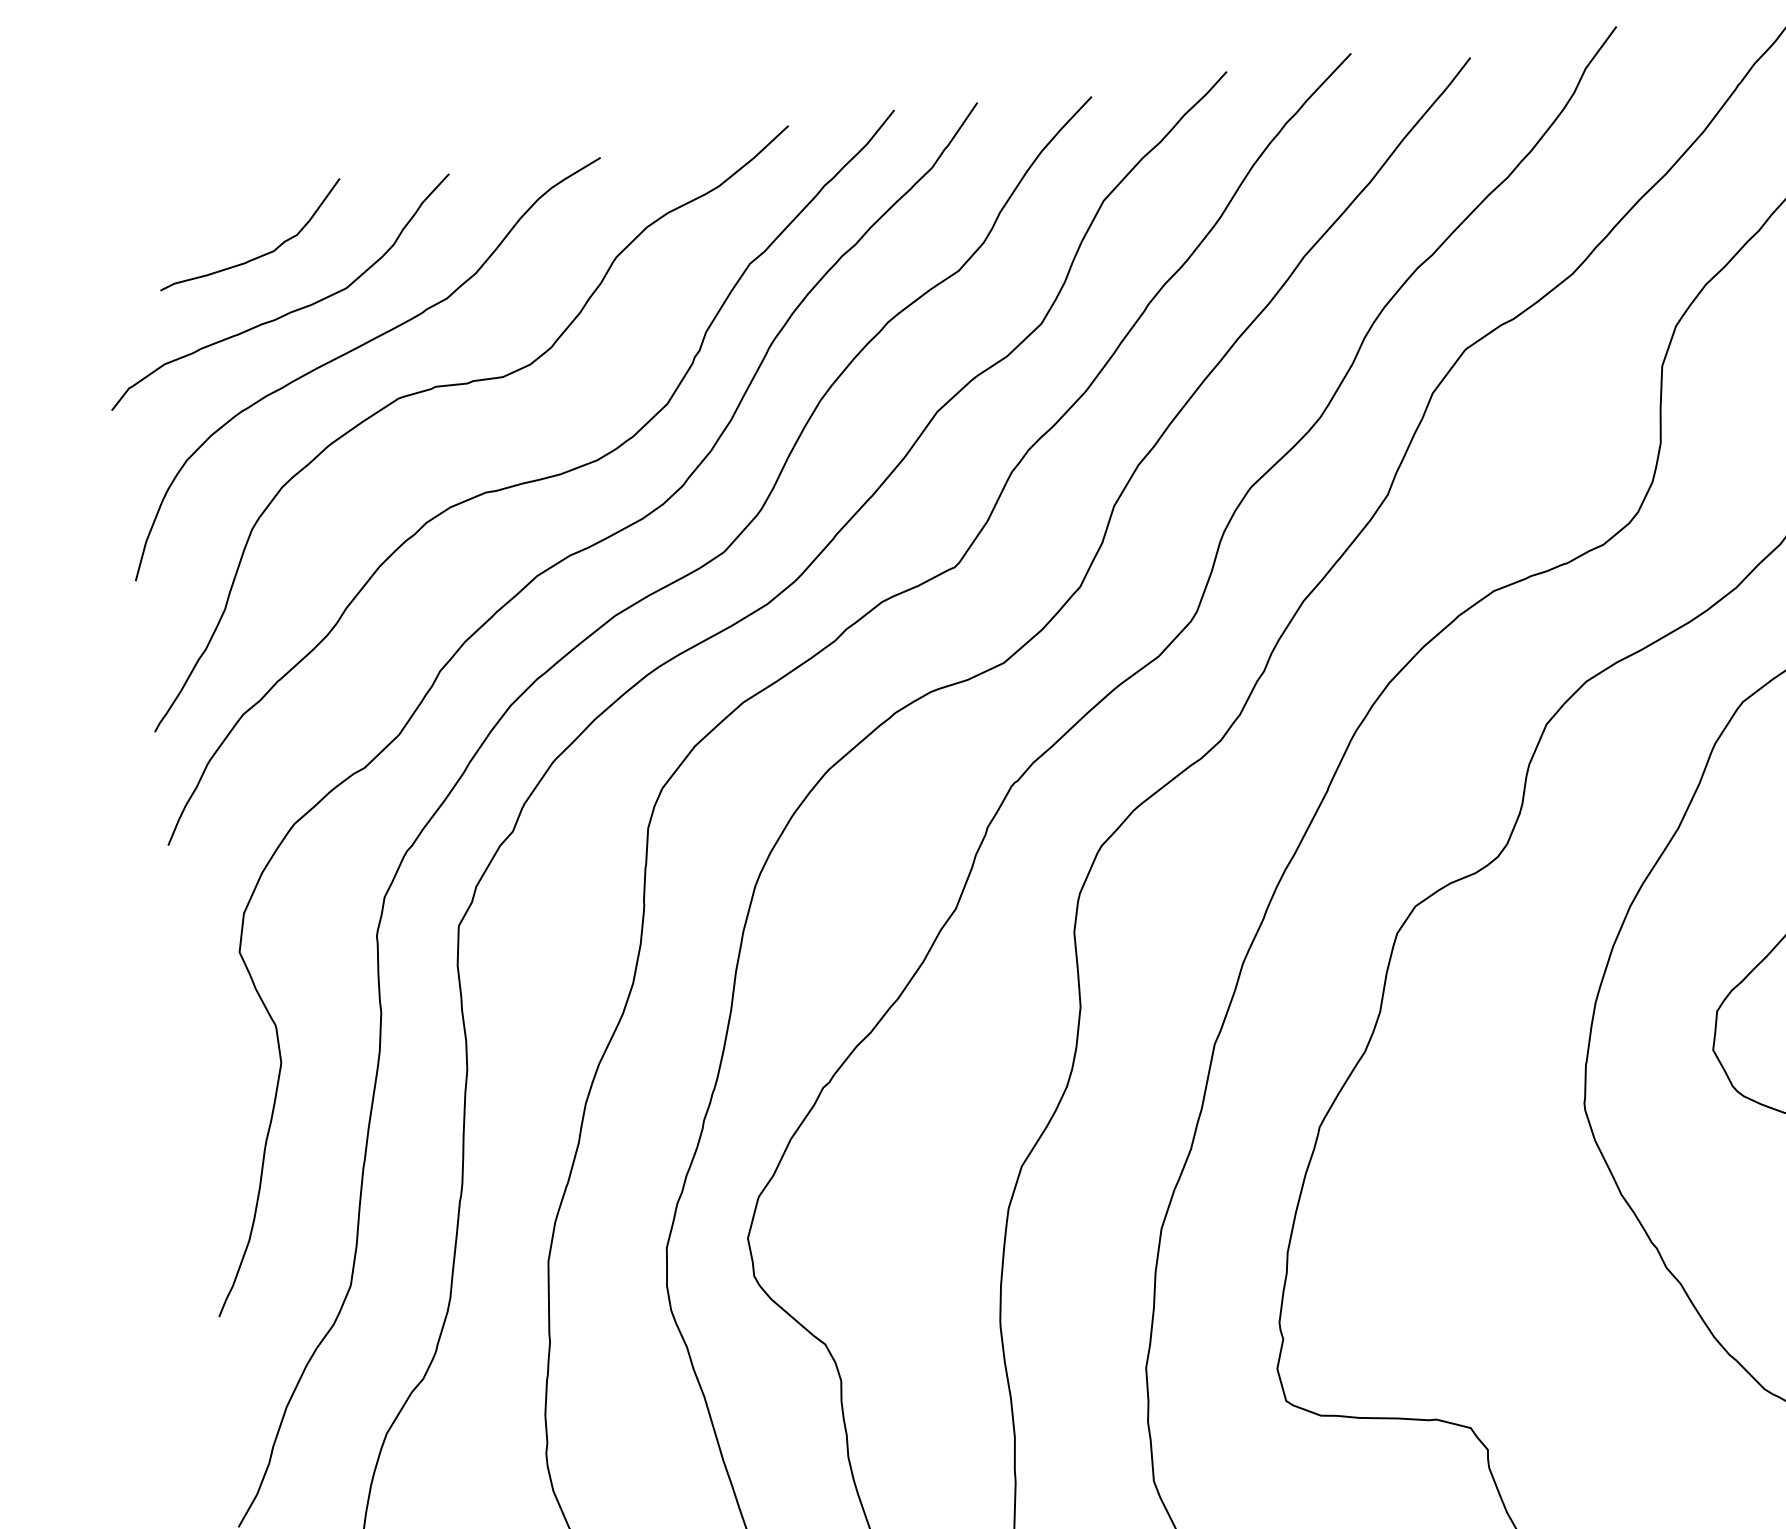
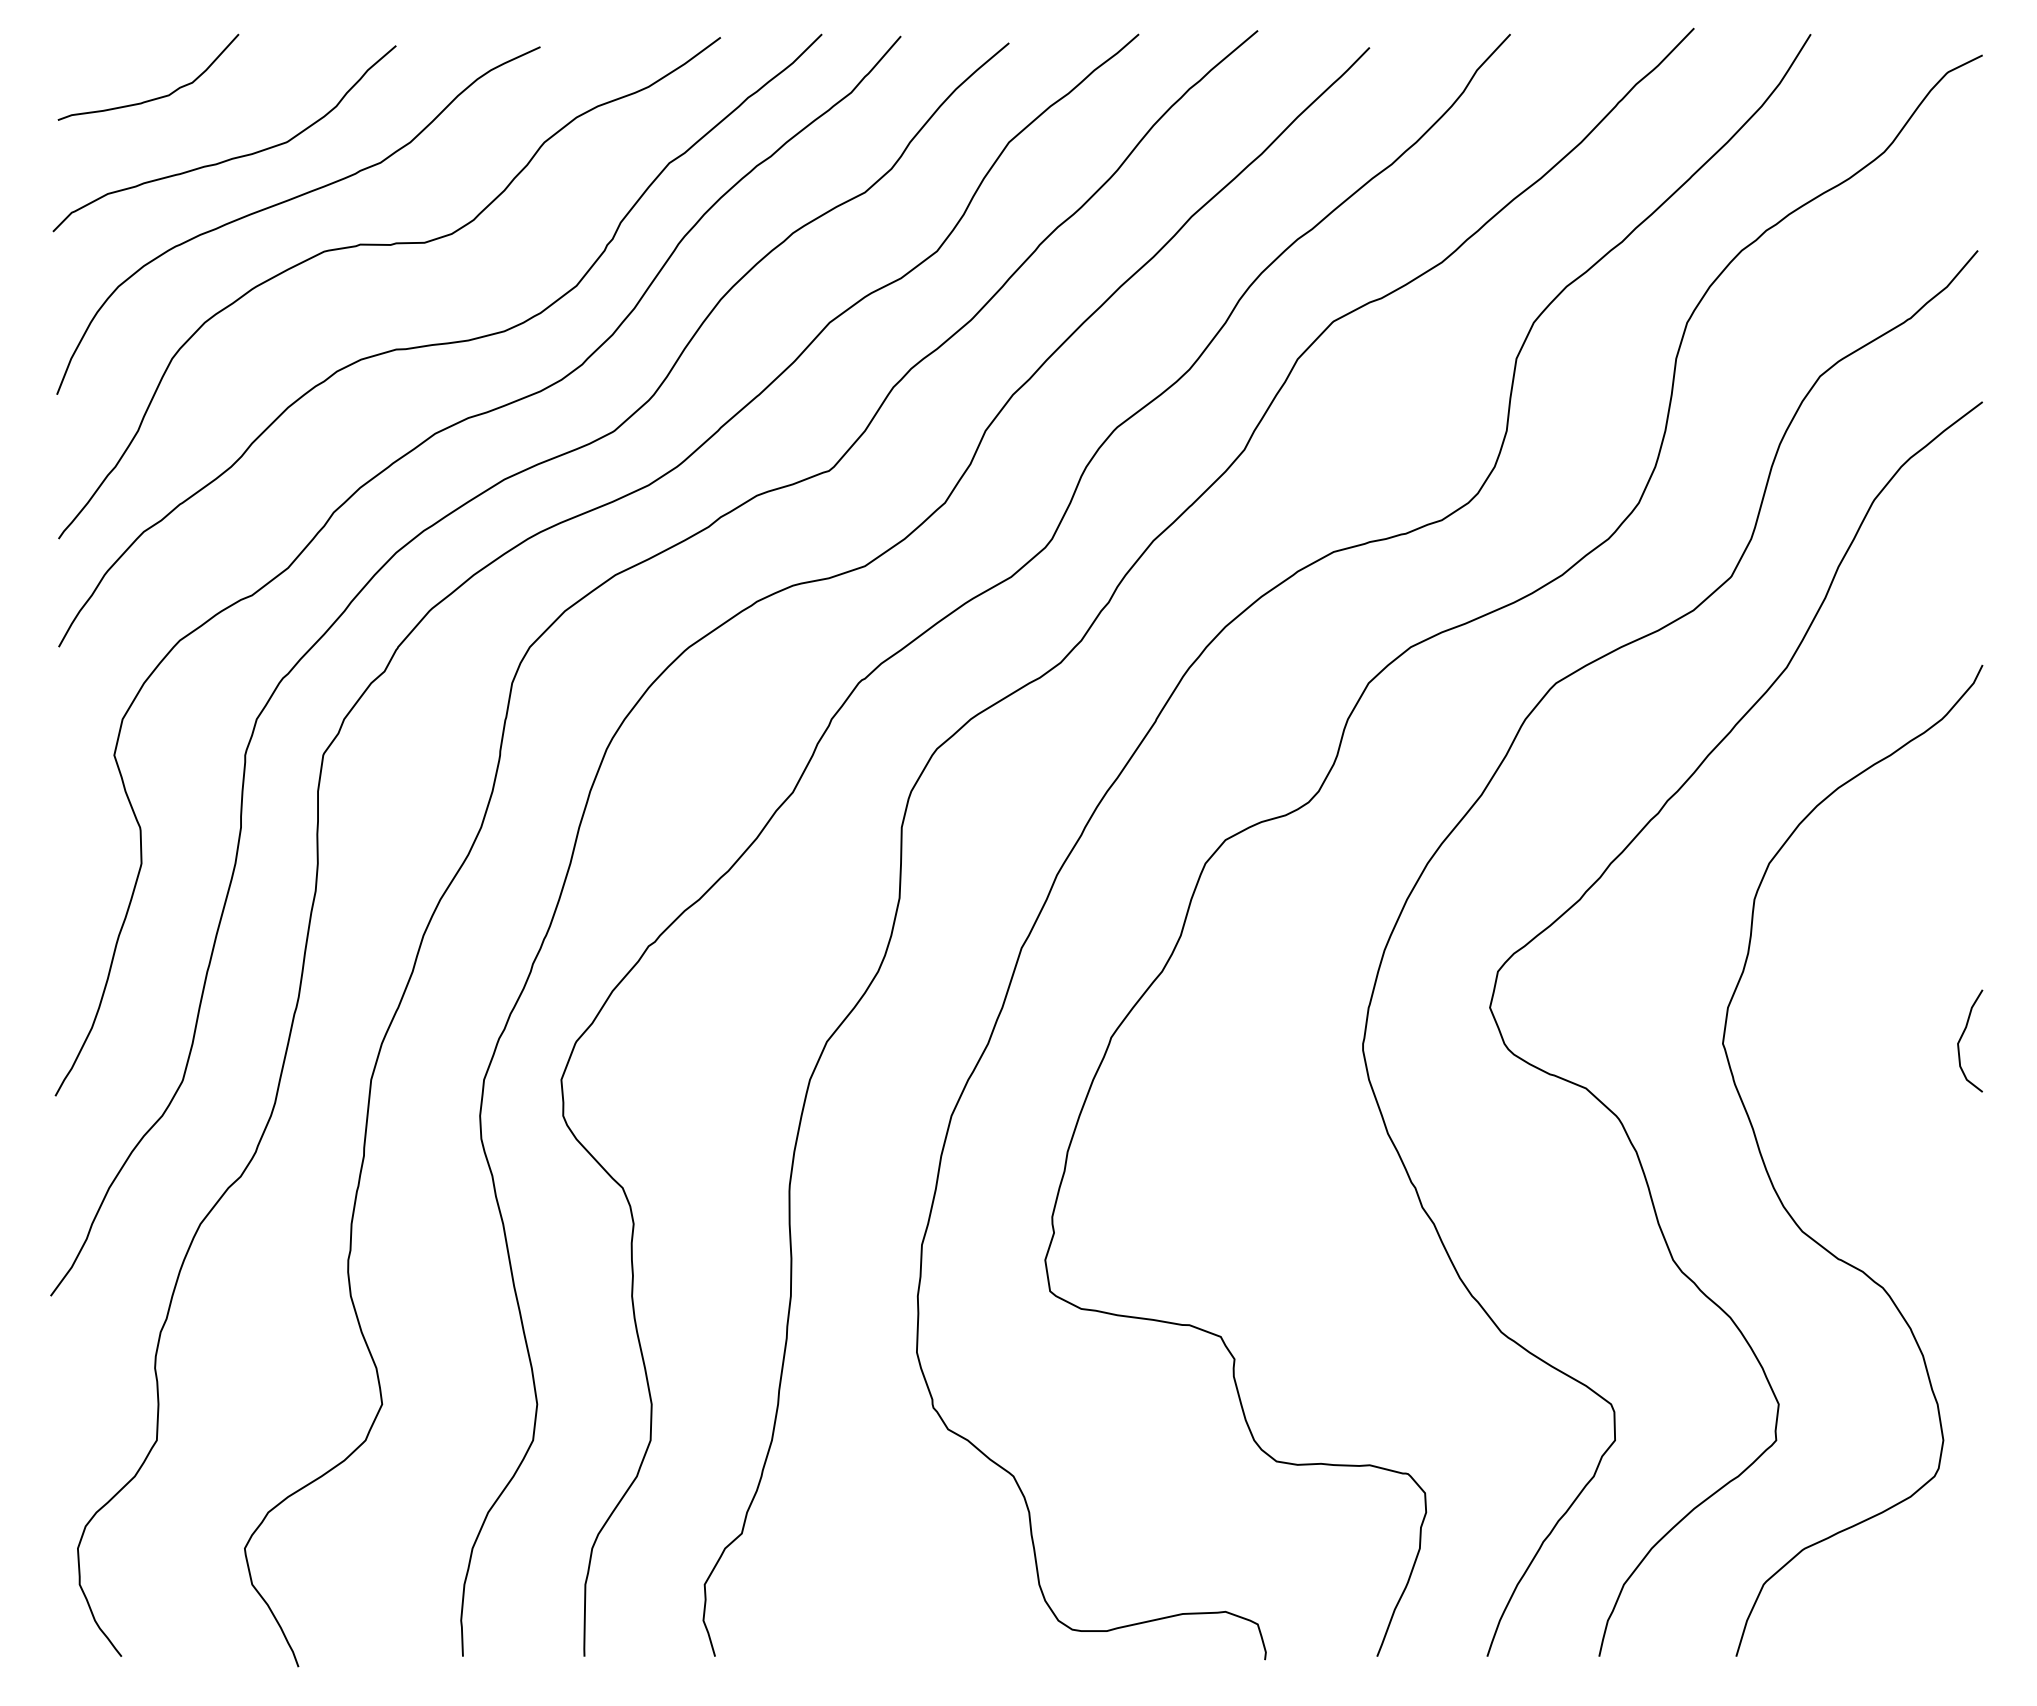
curve: (261, 254) -> (156, 97), moved

